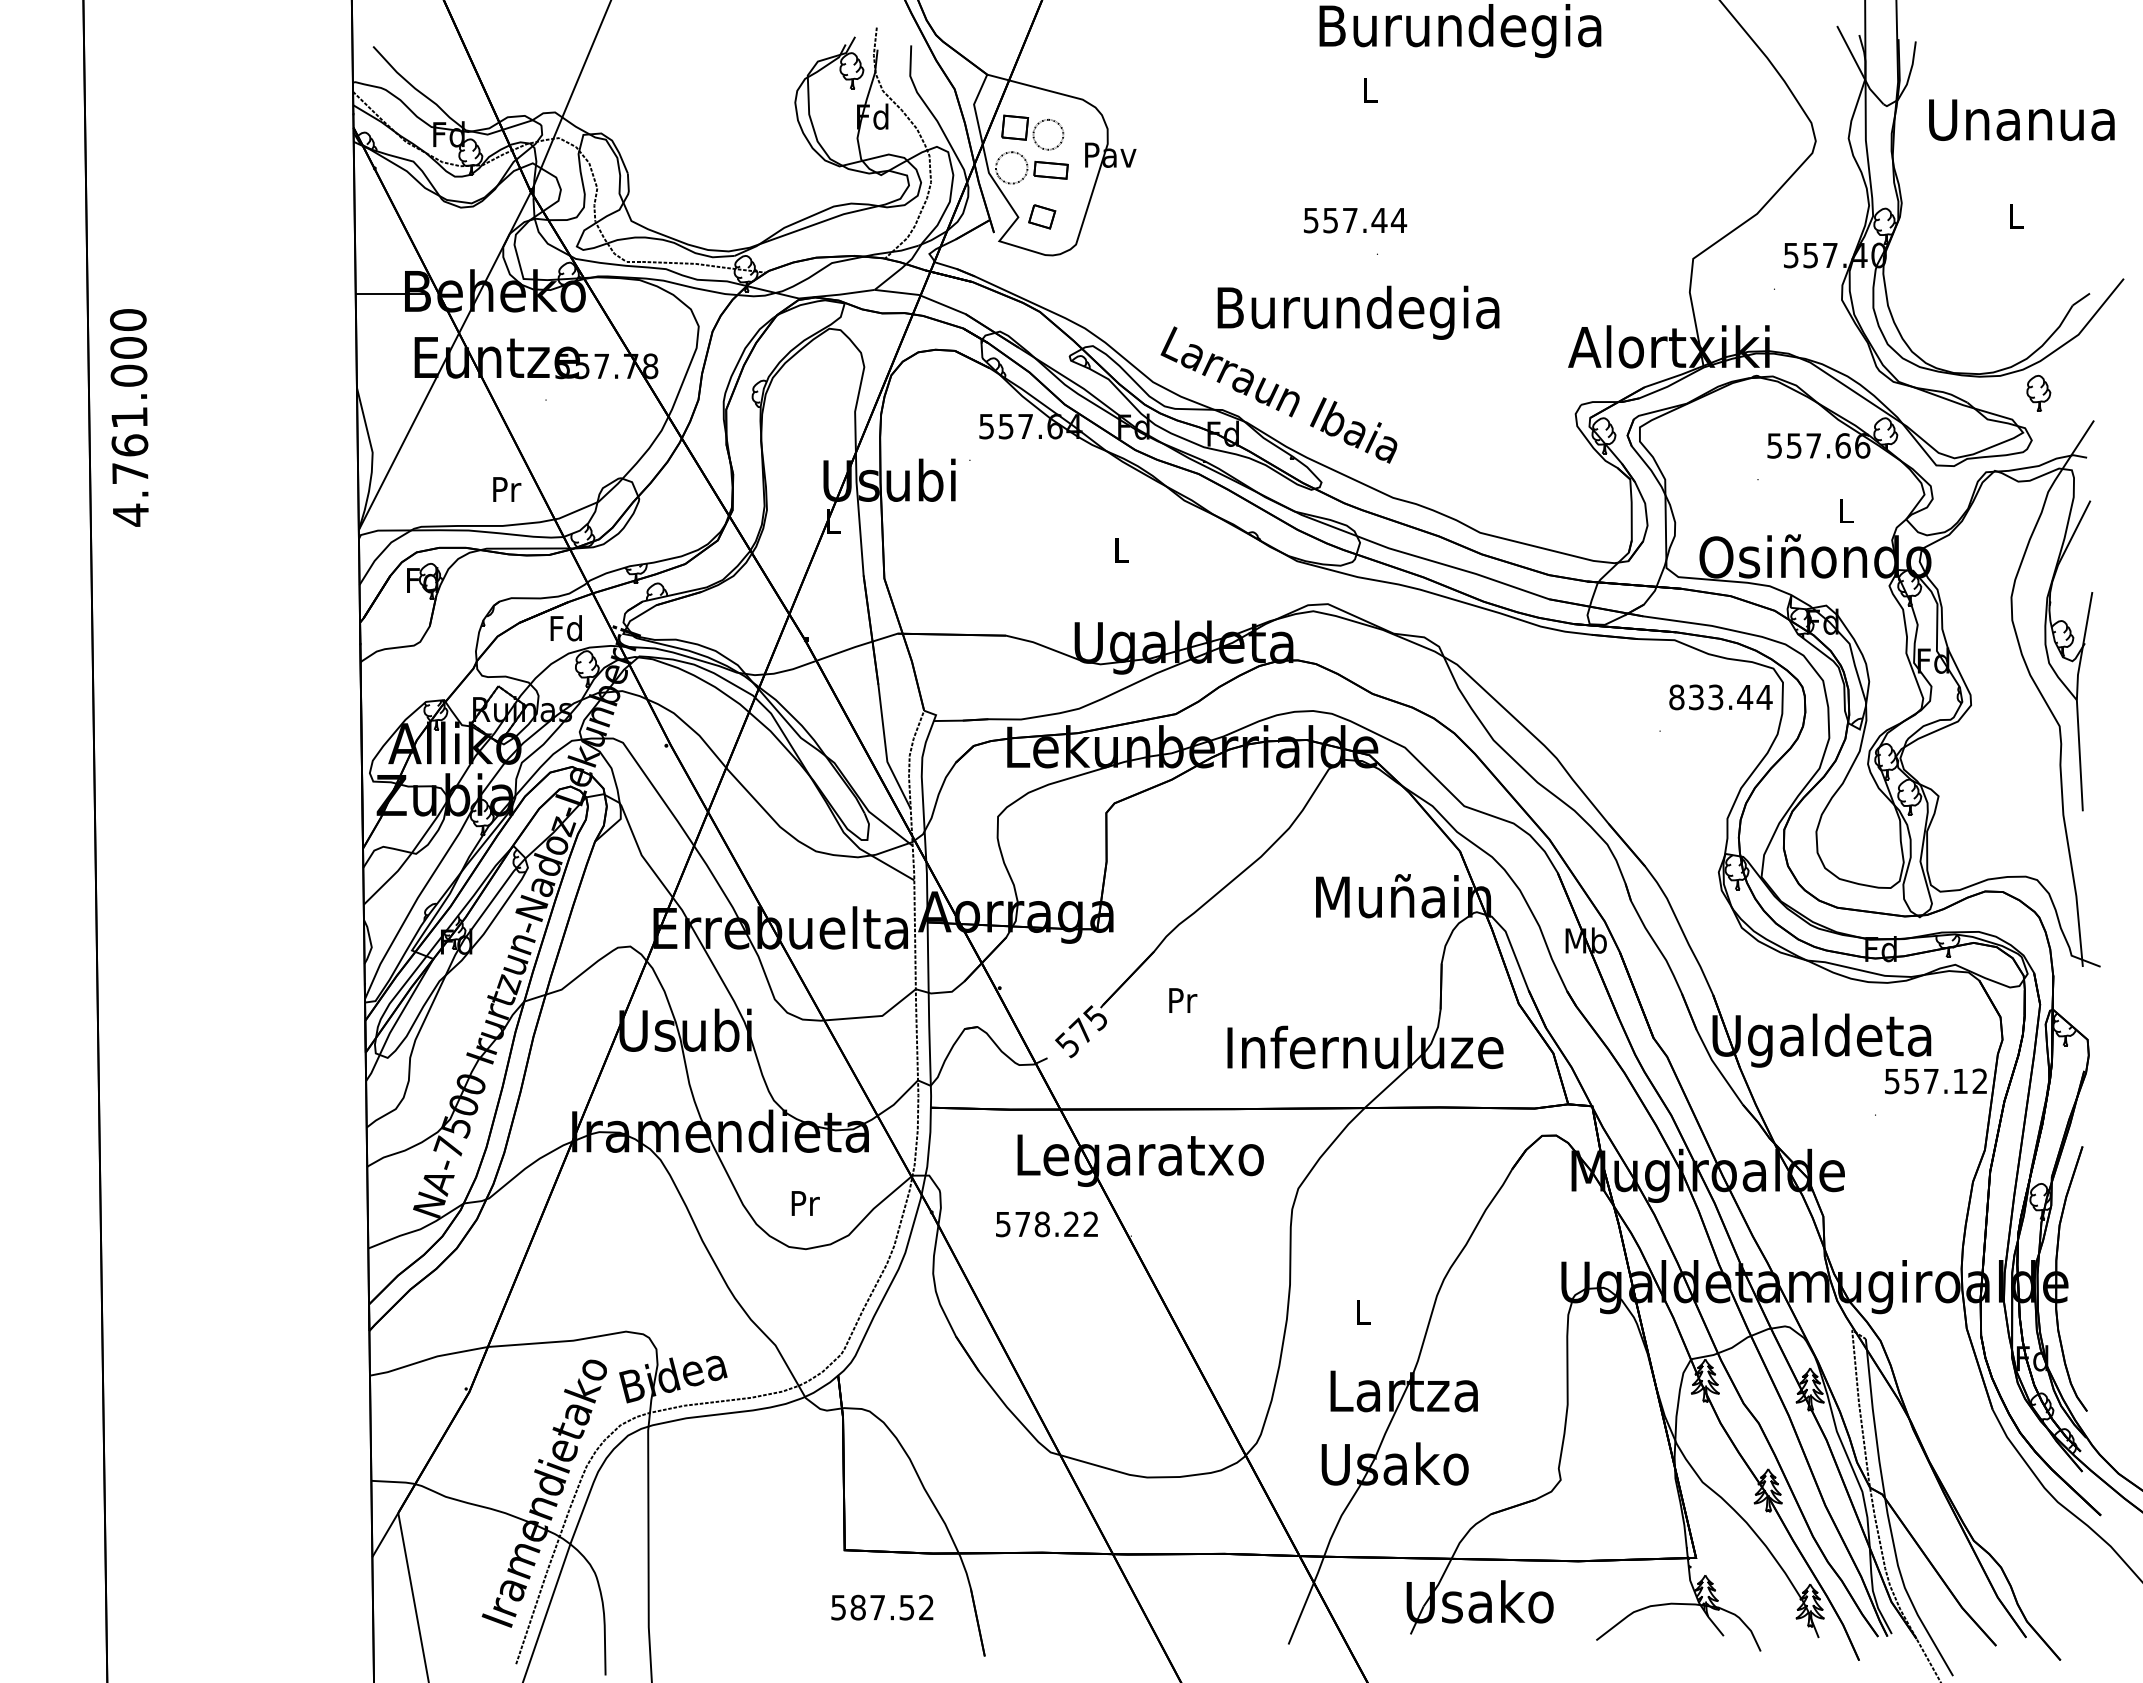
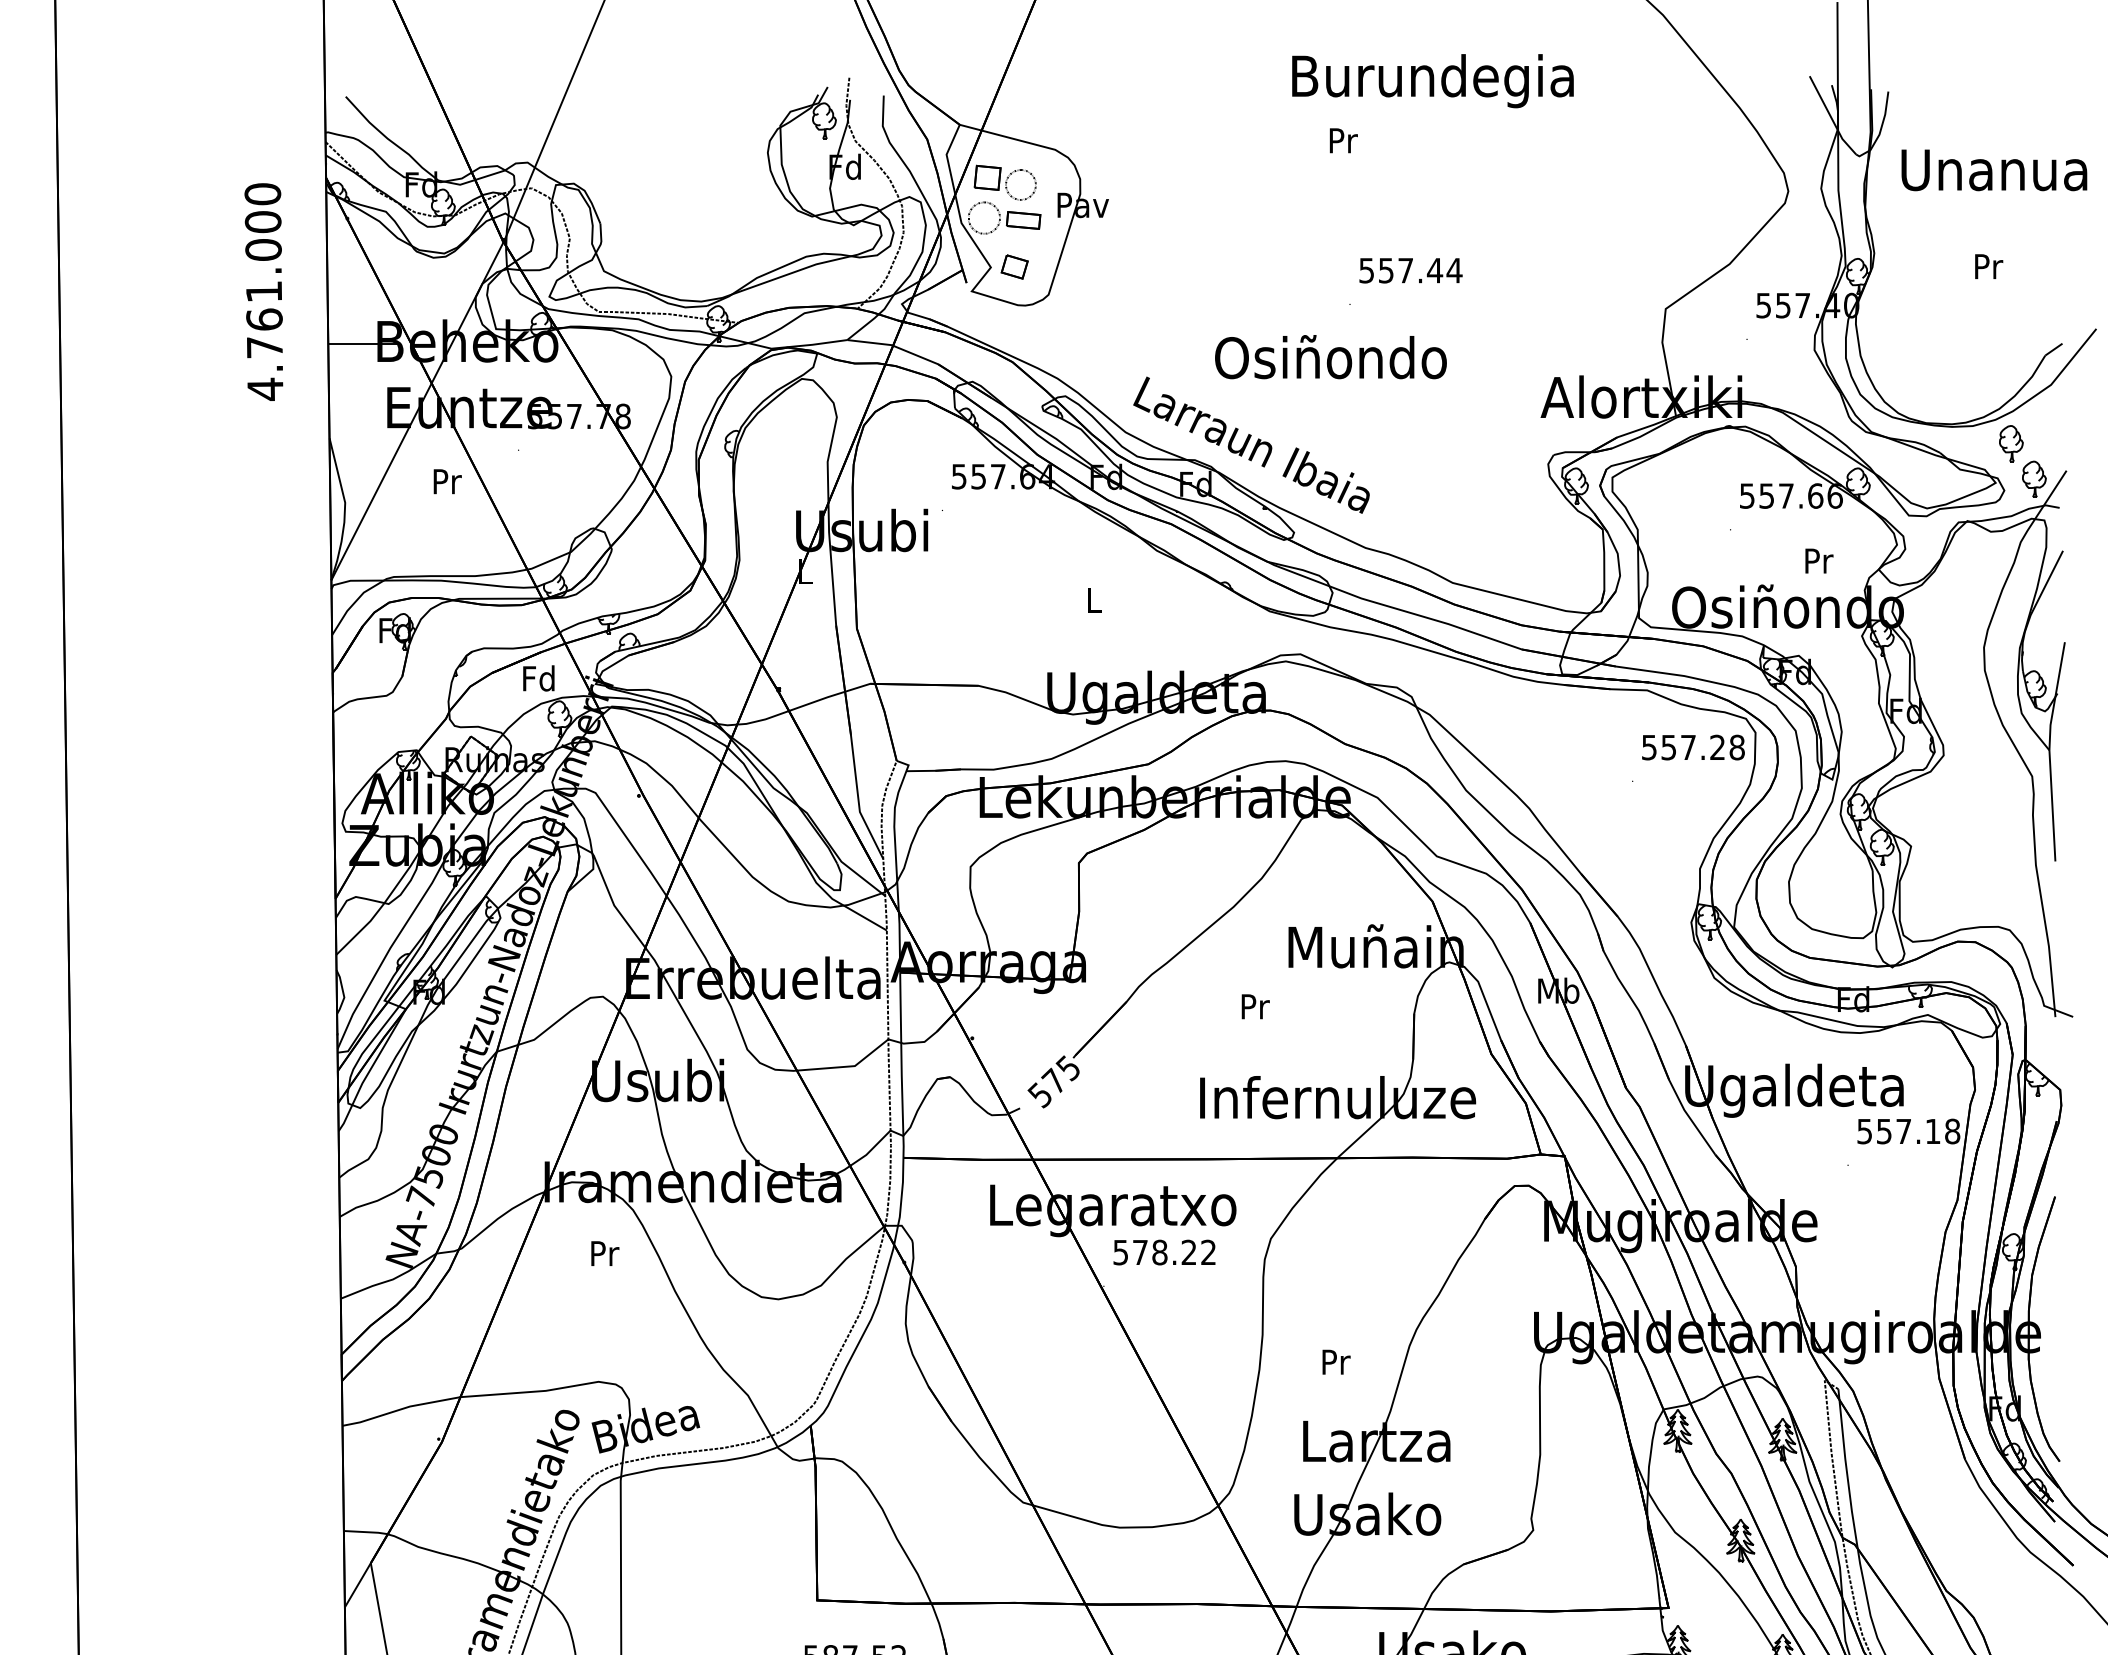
text: (1371, 90) -> (1344, 140), L -> Pr
text: (2016, 216) -> (1989, 266), L -> Pr
text: (1355, 220) -> (1411, 270), moved
text: (1358, 311) -> (1331, 361), Burundegia -> Osiñondo
text: (129, 417) -> (264, 291), moved
part: (2061, 428) -> (2034, 478), added
text: (507, 489) -> (448, 481), moved
text: (1846, 510) -> (1819, 560), L -> Pr
text: (1720, 697) -> (1693, 747), 833.44 -> 557.28
text: (1183, 1000) -> (1256, 1006), moved
text: (1979, 1081) -> (1952, 1131), 557.12 -> 557.18
text: (805, 1203) -> (605, 1253), moved
text: (1046, 1224) -> (1164, 1252), moved
text: (1364, 1311) -> (1337, 1361), L -> Pr

